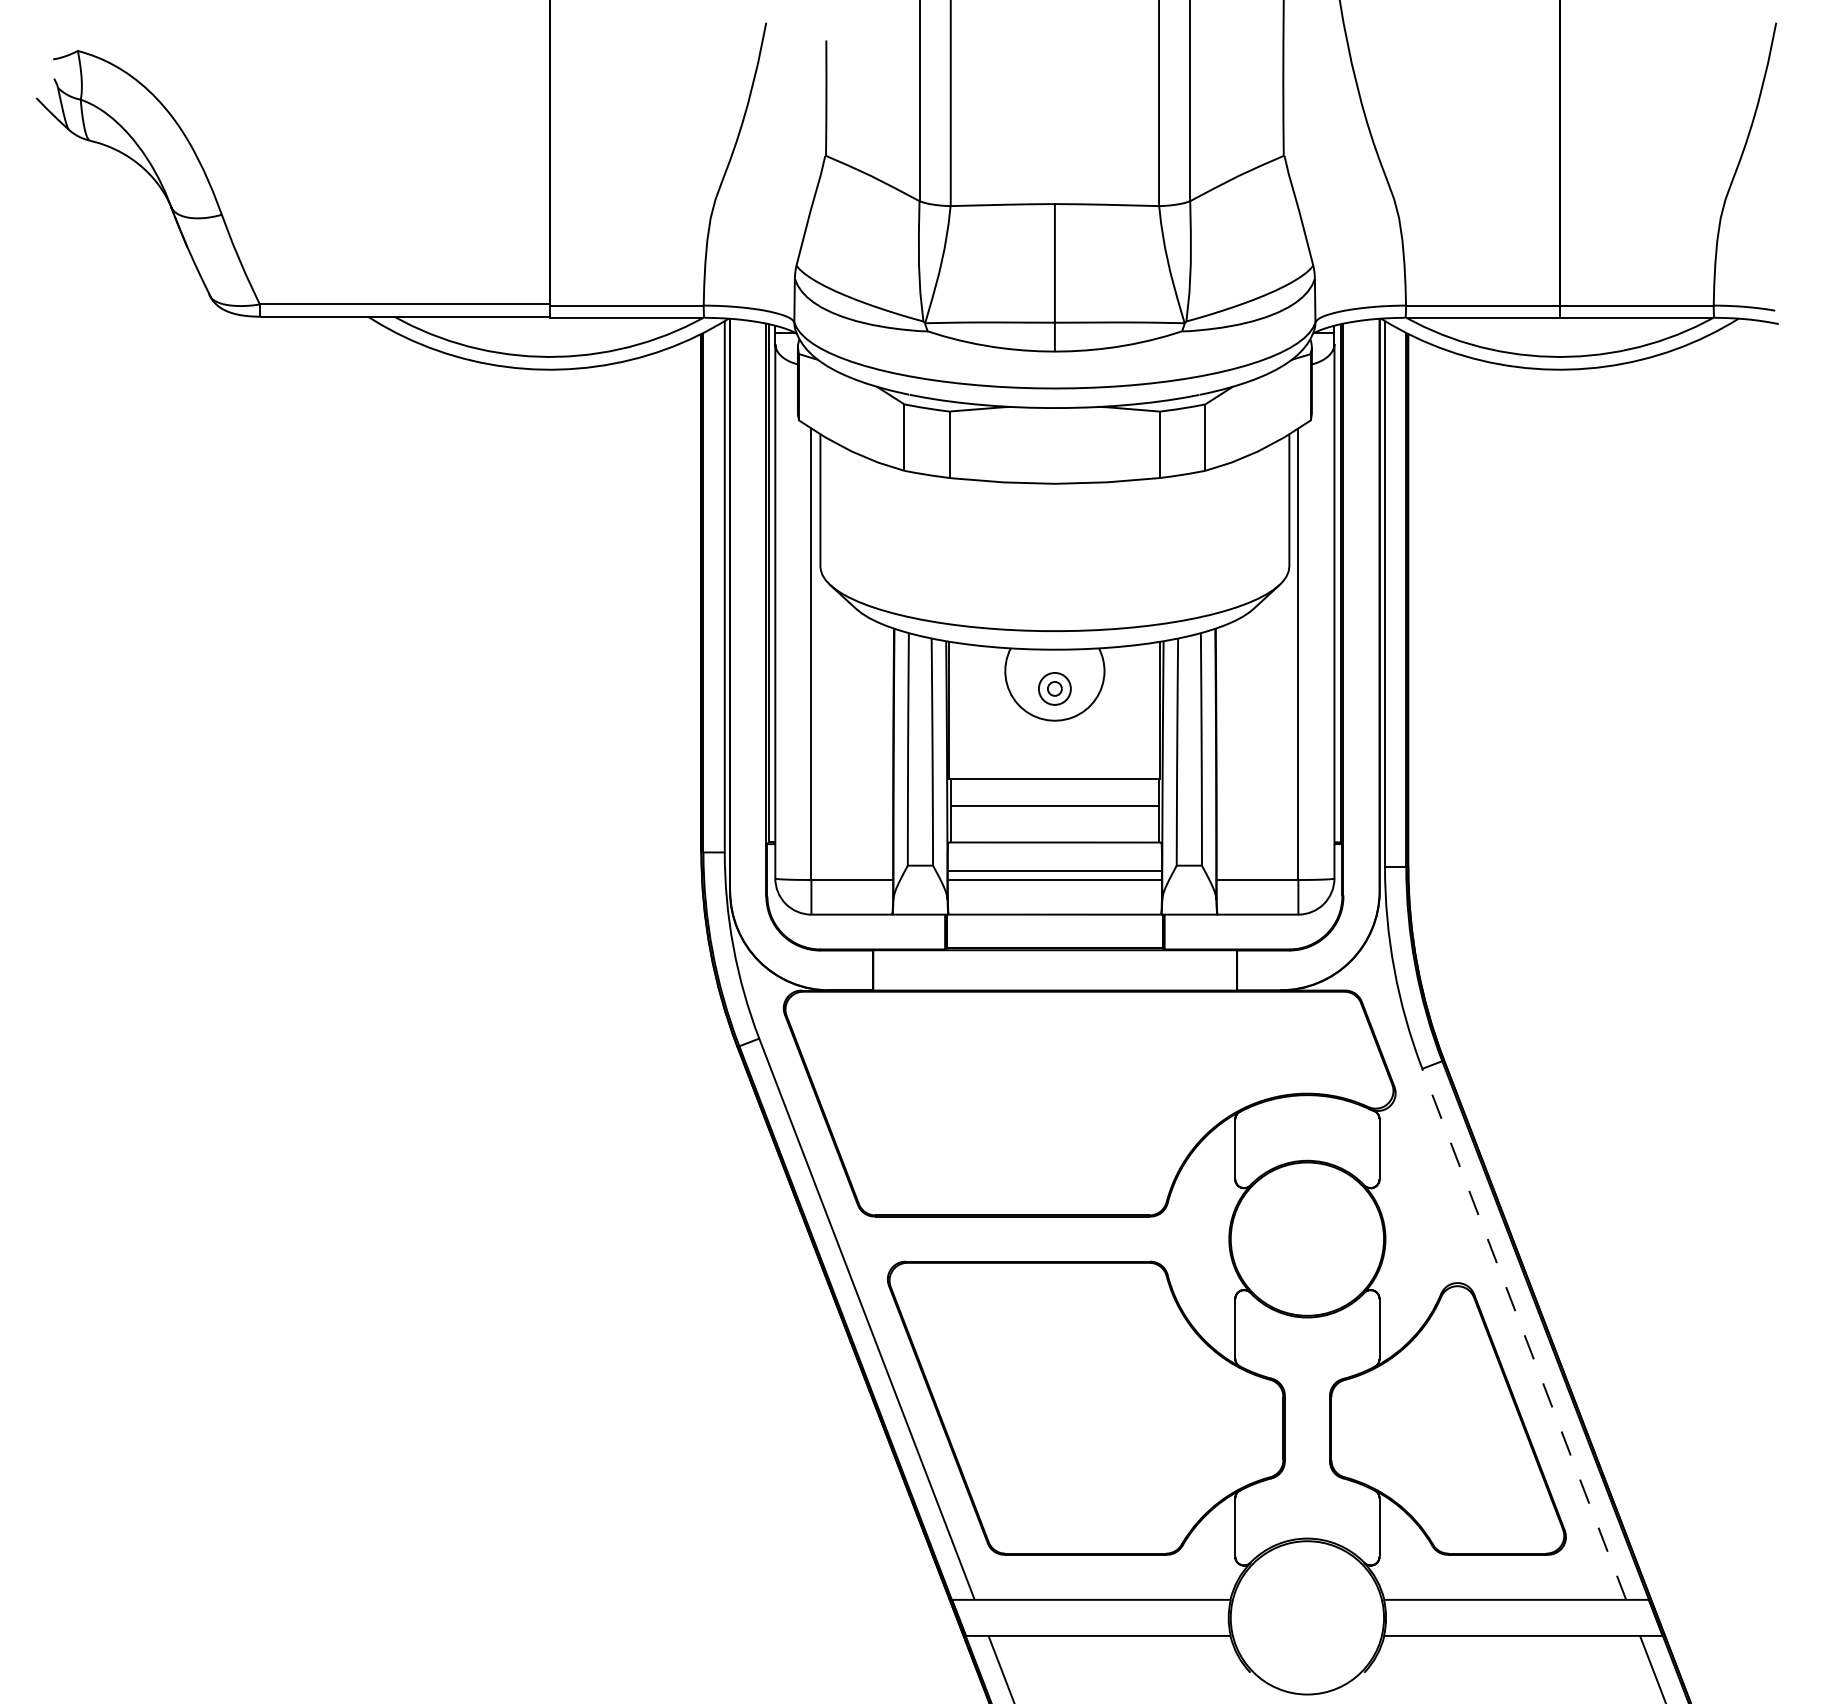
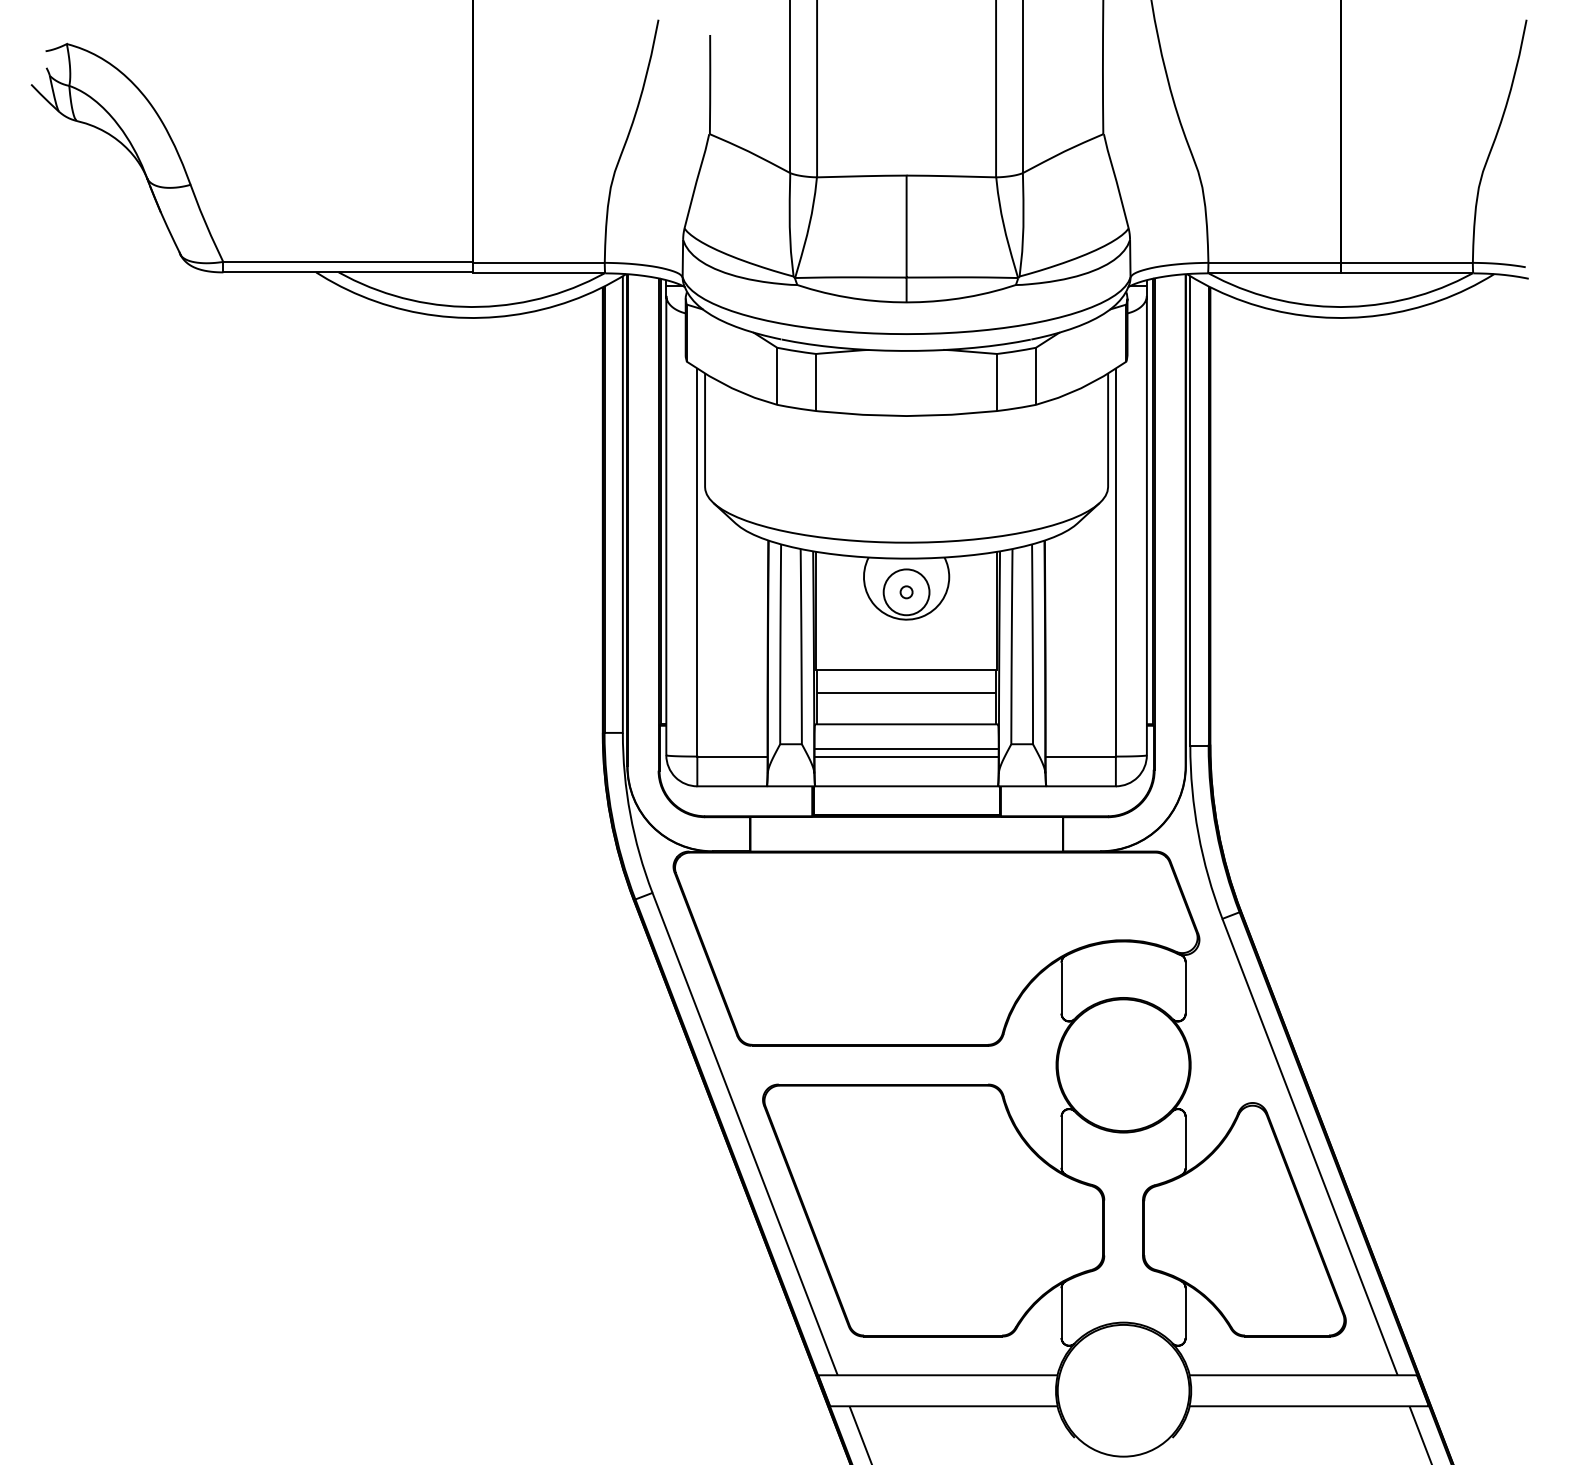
circle: (1054, 688) -> (906, 591), size x1.67
line: (1524, 1333) -> (1310, 1146), dashed -> solid

